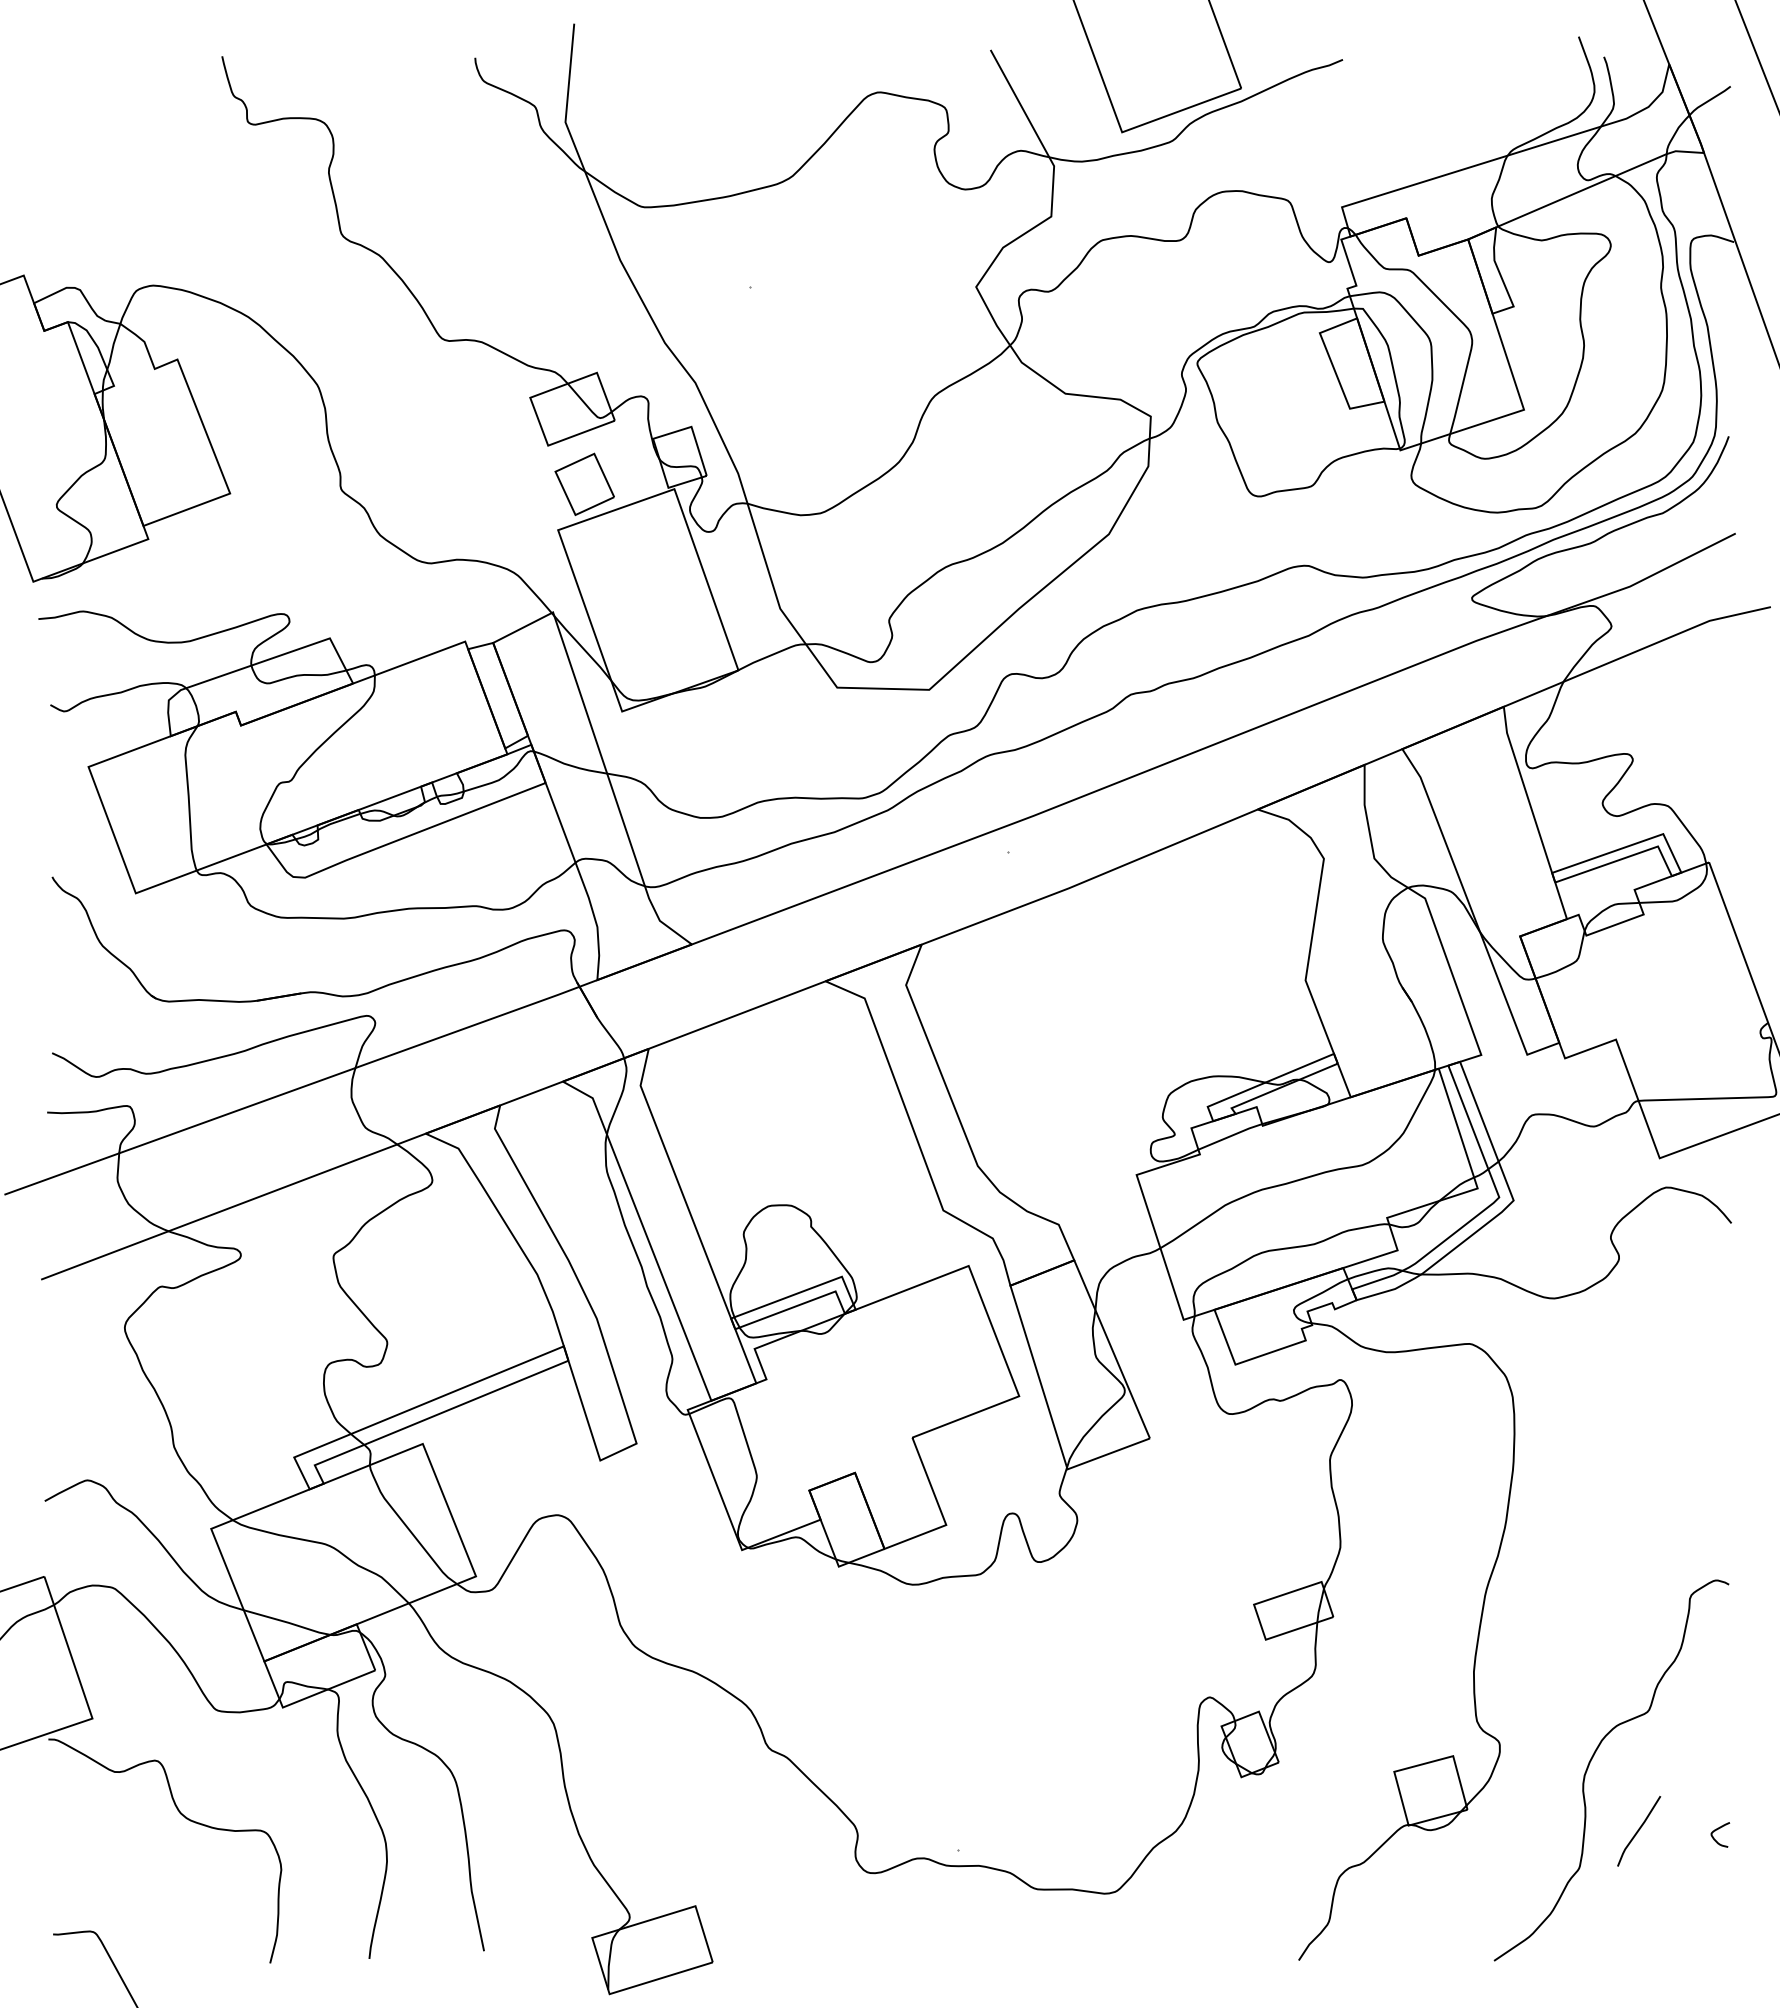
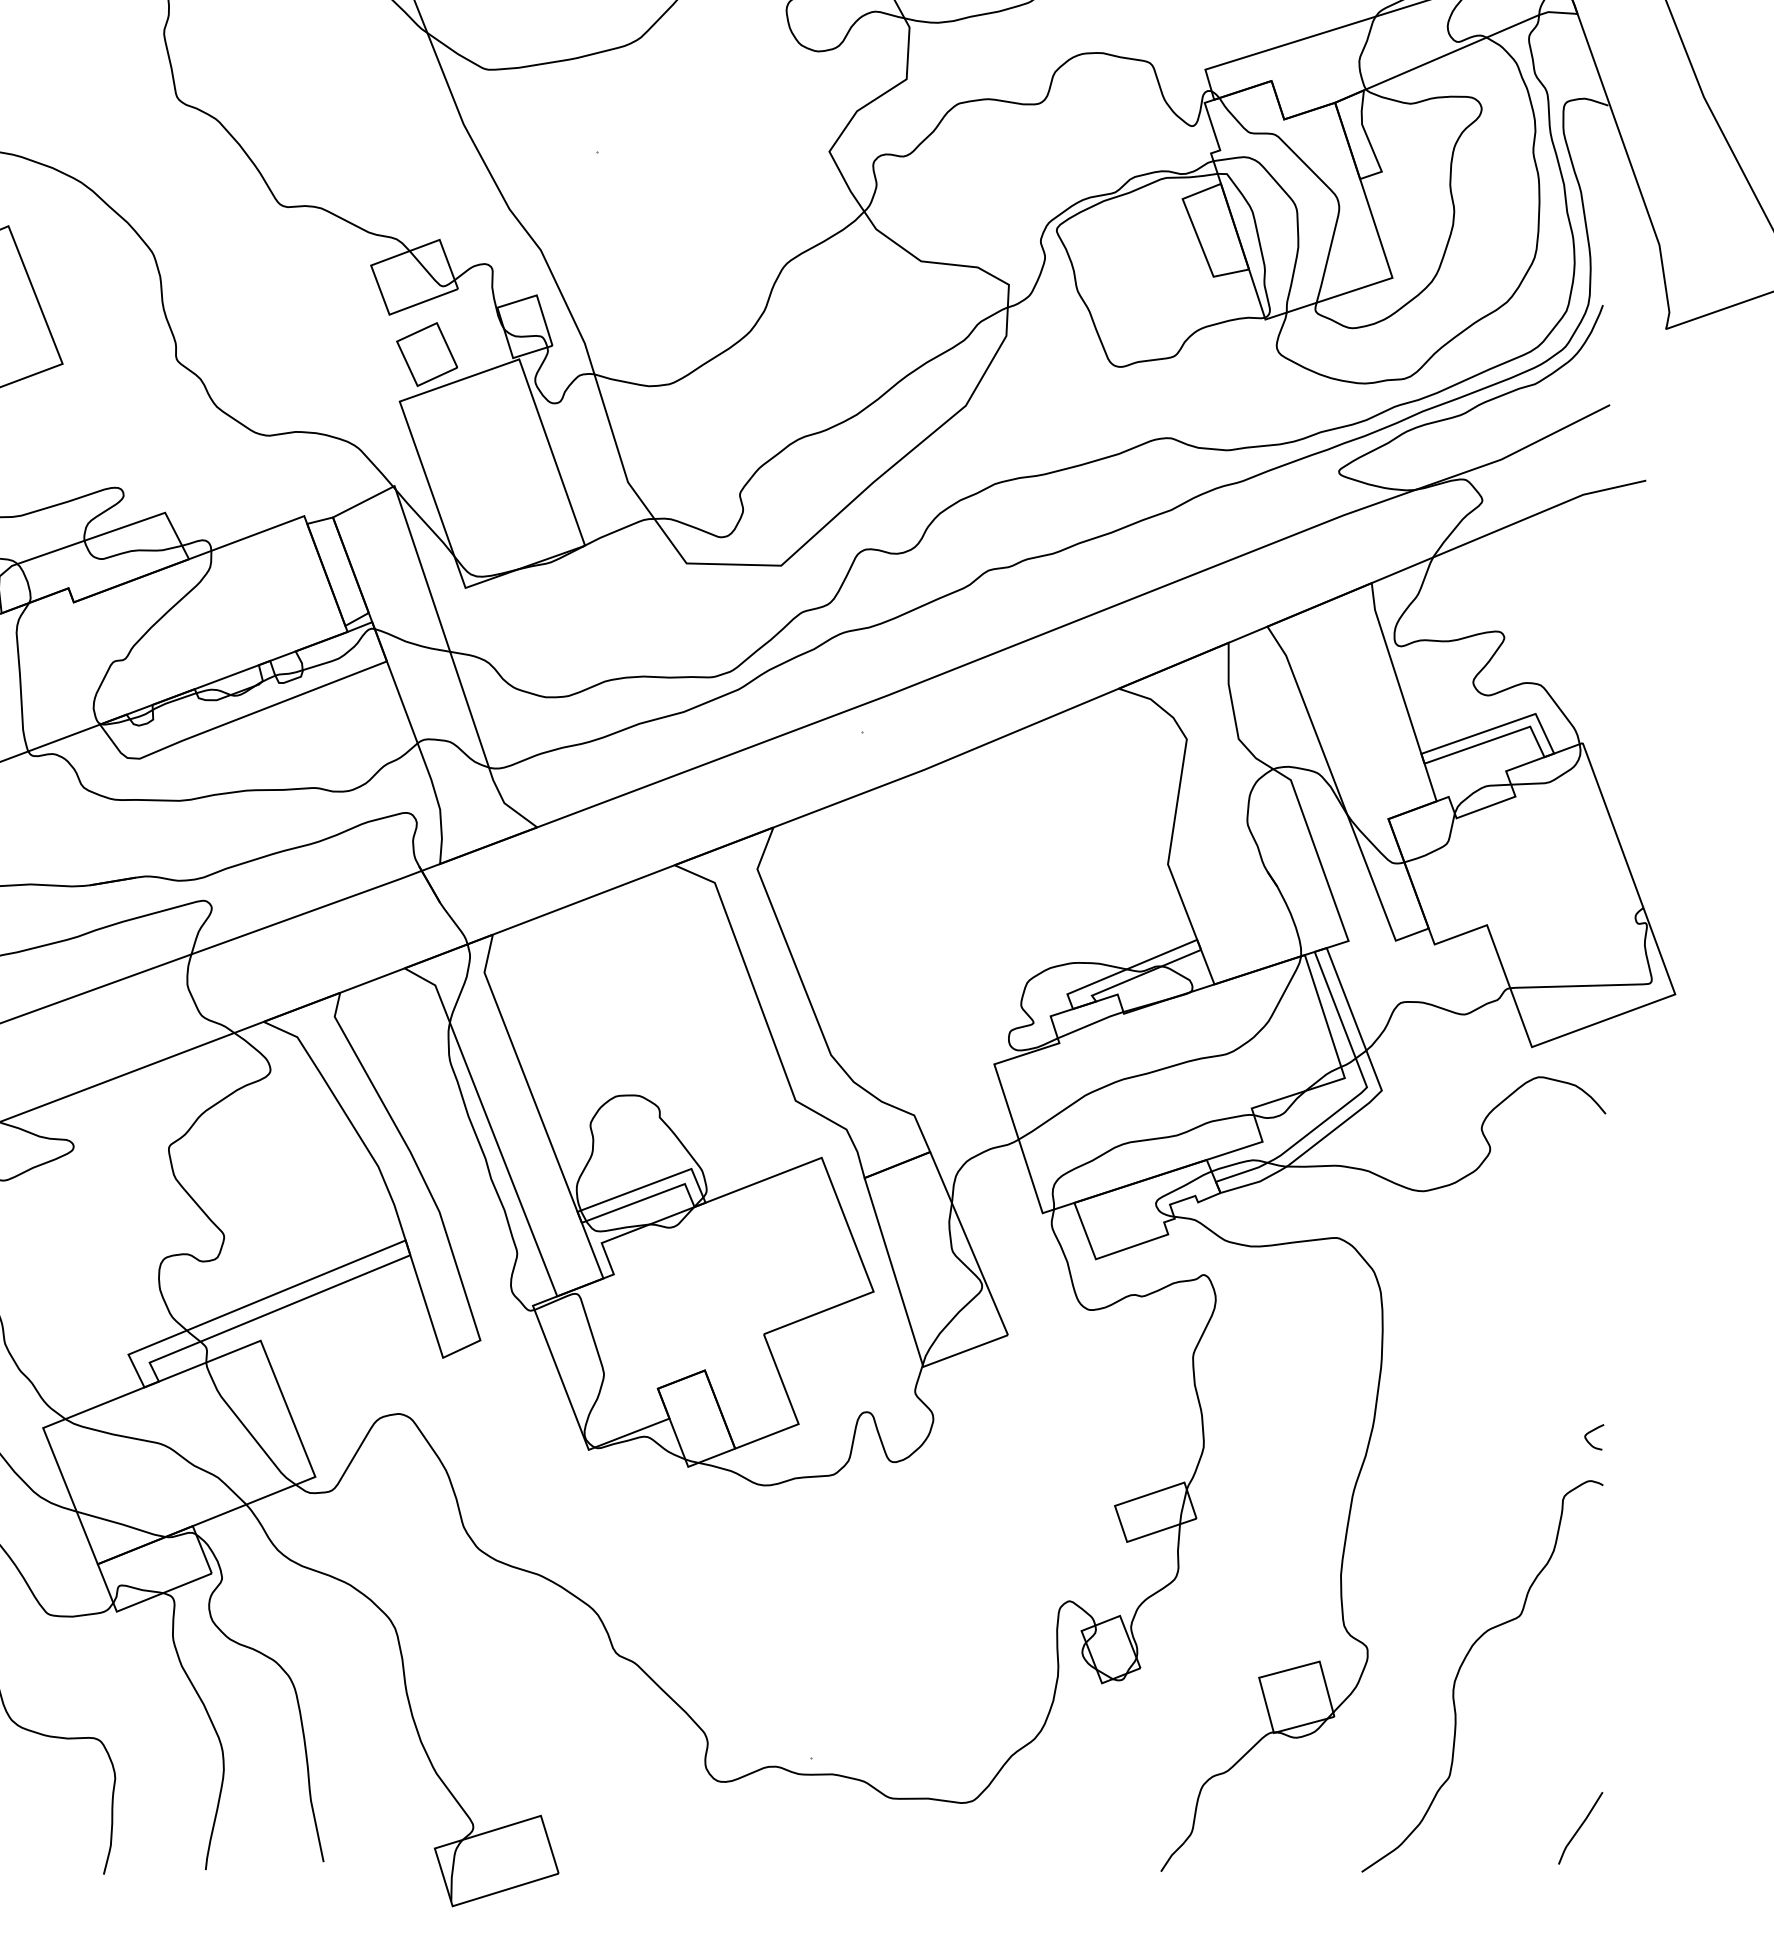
line: (1639, 1830) -> (1581, 1827), moved
curve: (1717, 1830) -> (1591, 1432), moved

